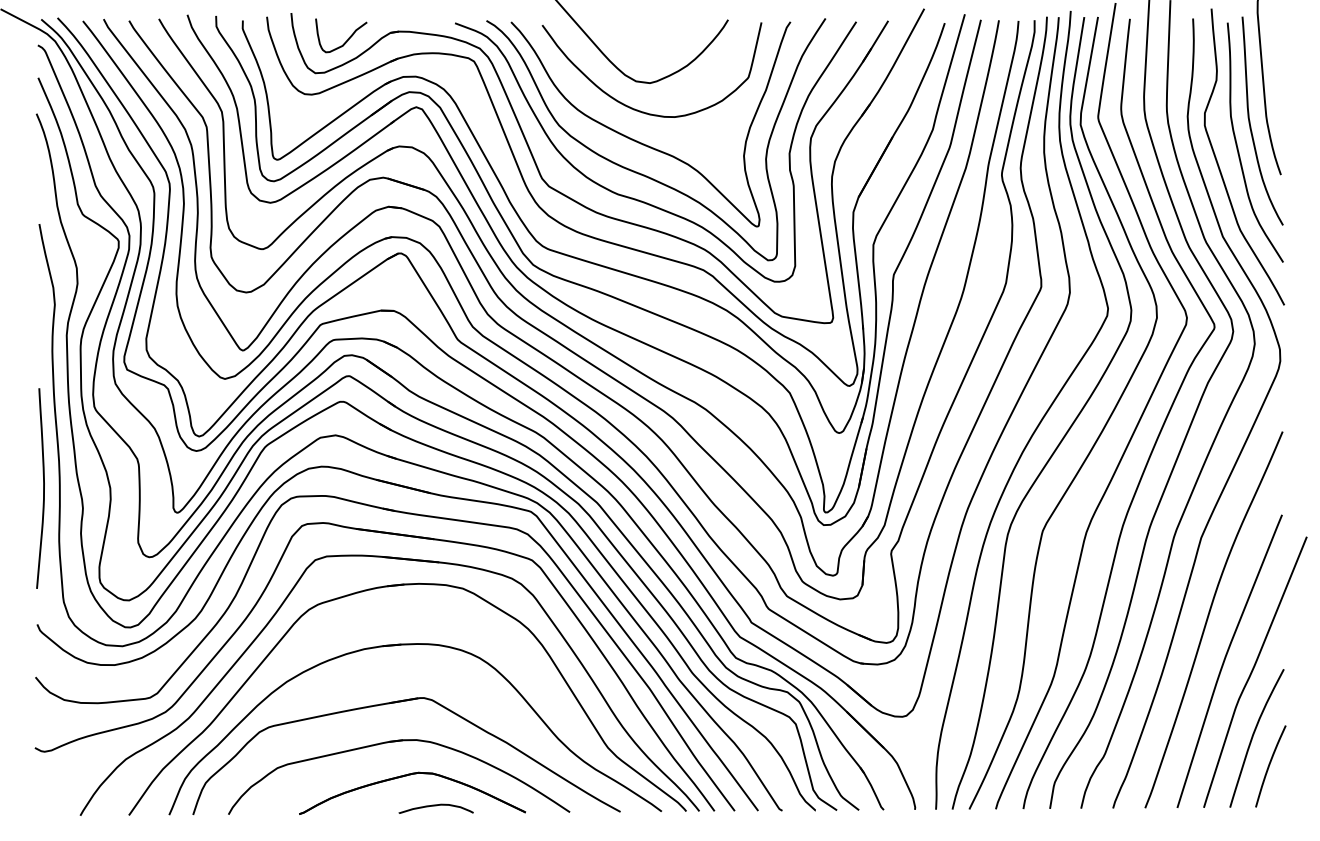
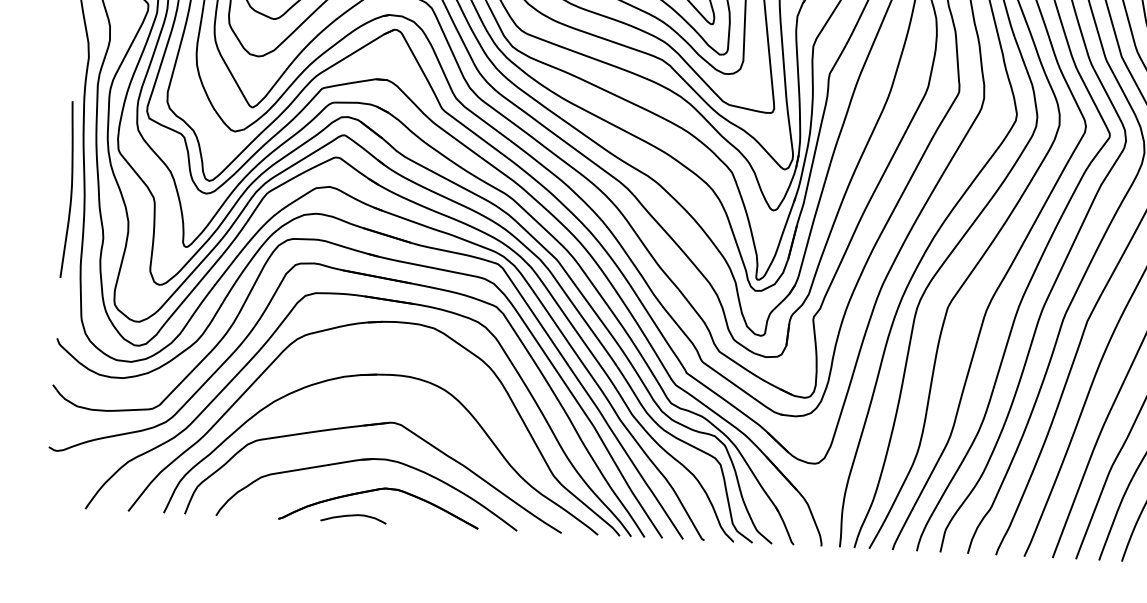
curve: (43, 488) -> (71, 189), moved
curve: (435, 806) -> (353, 516), moved

